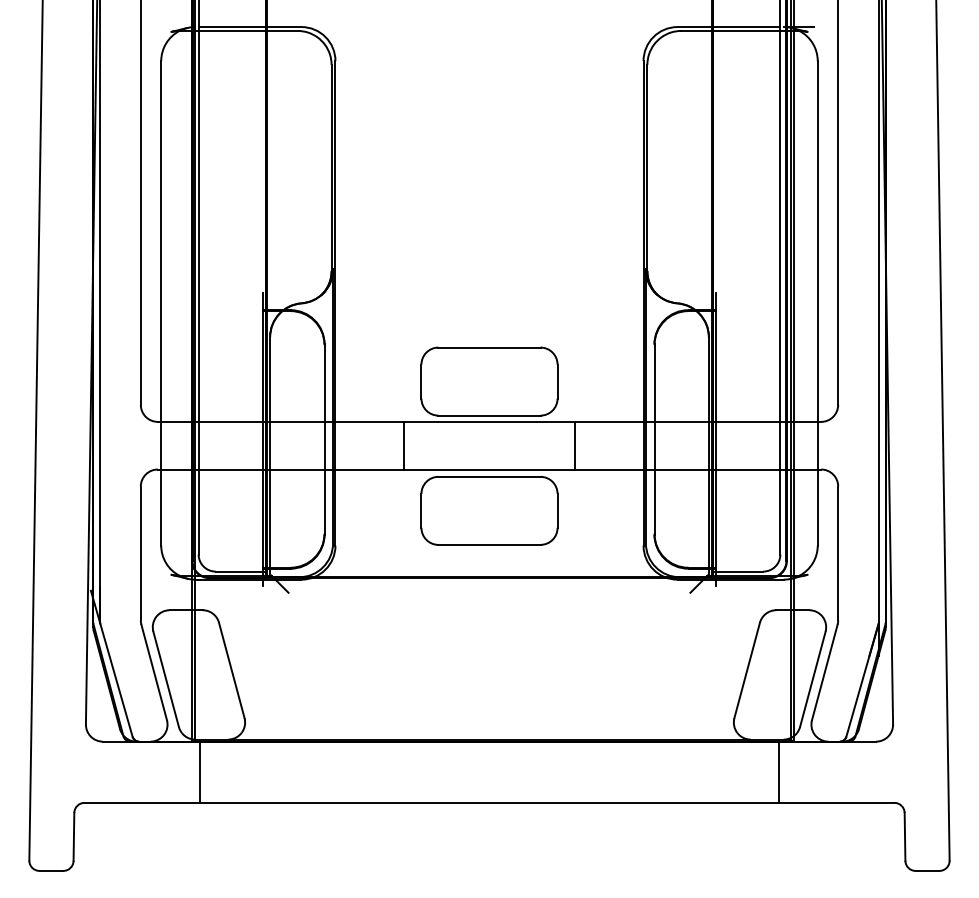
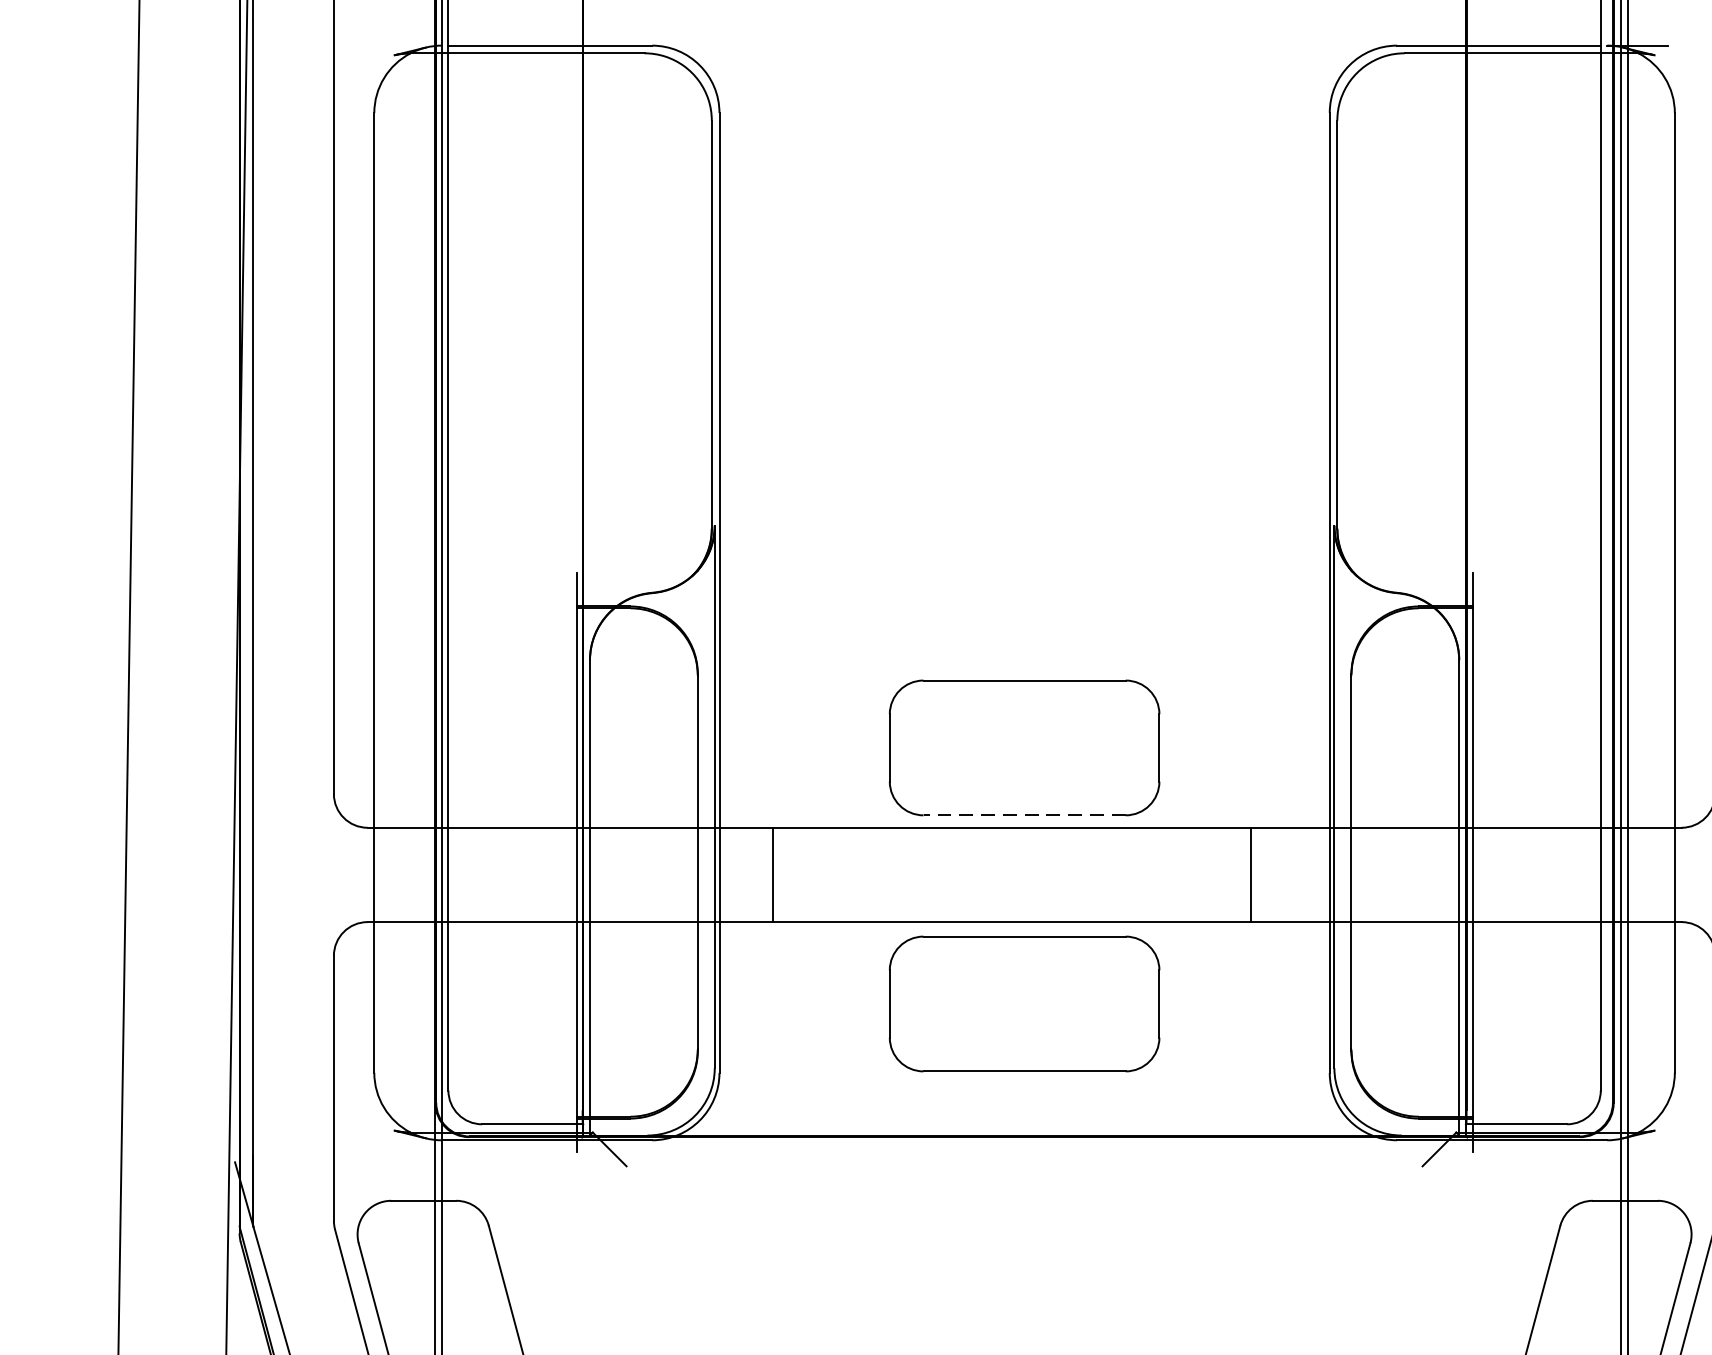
line: (489, 415) -> (1024, 815), solid -> dashed
line: (404, 445) -> (773, 874), moved
line: (574, 445) -> (1250, 874), moved

